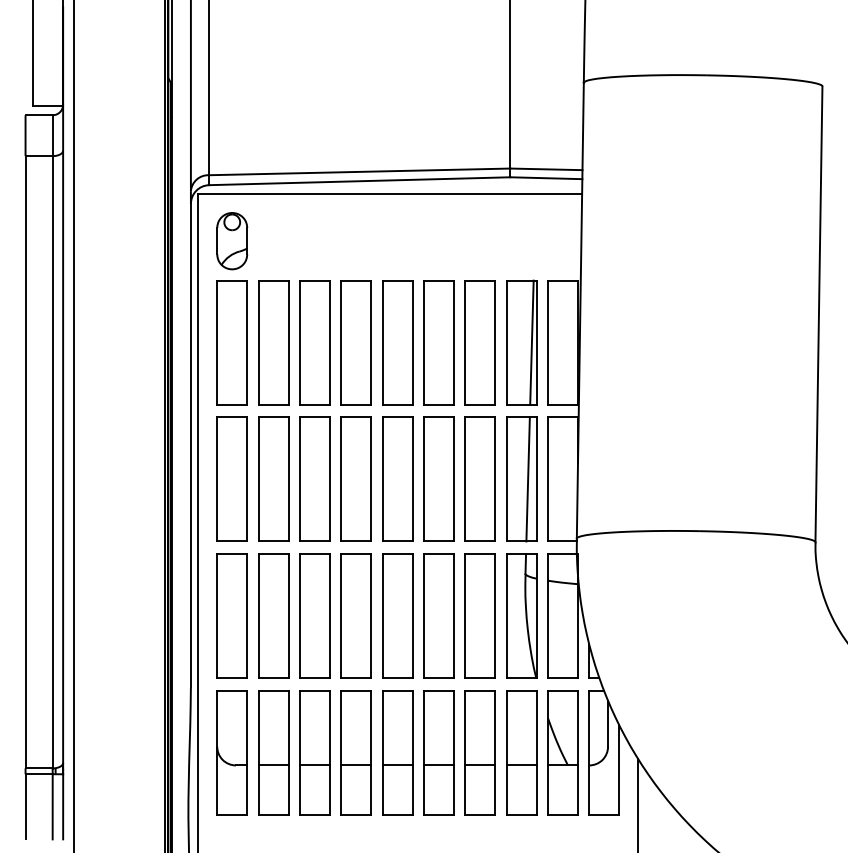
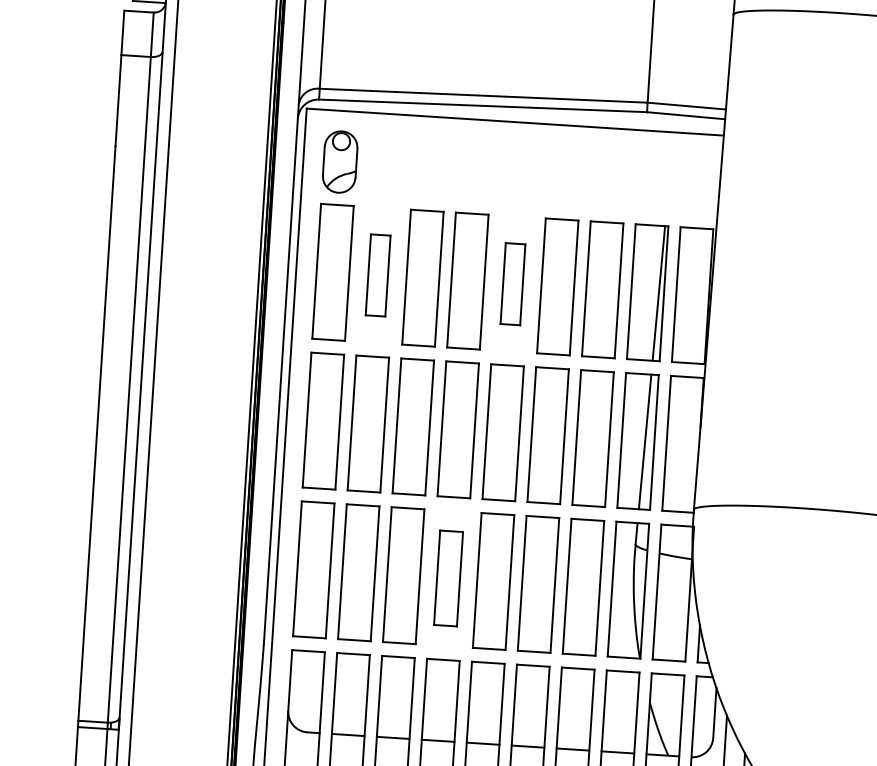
part: (273, 342) -> (377, 275), size x0.6
part: (397, 342) -> (512, 283), size x0.6
part: (355, 615) -> (447, 577), size x0.7

